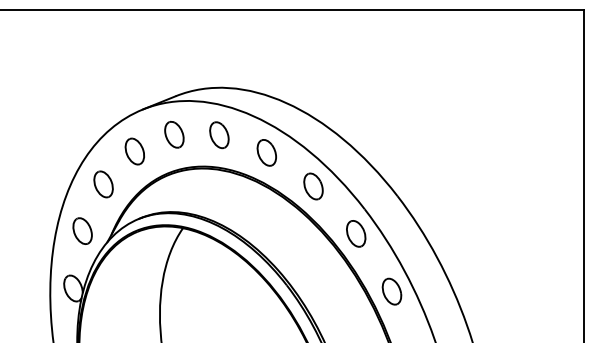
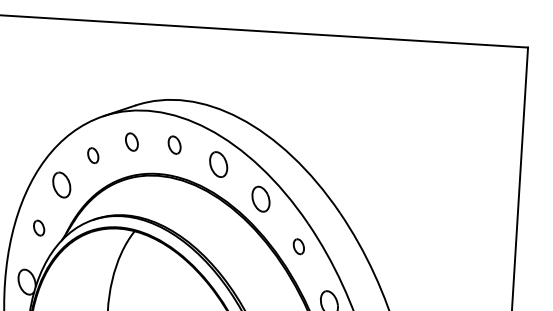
part: (174, 134) -> (132, 141), size x0.7
part: (219, 135) -> (174, 145), size x0.7
part: (134, 151) -> (93, 155), size x0.6
part: (82, 230) -> (39, 227), size x0.6
part: (356, 233) -> (299, 246), size x0.6

